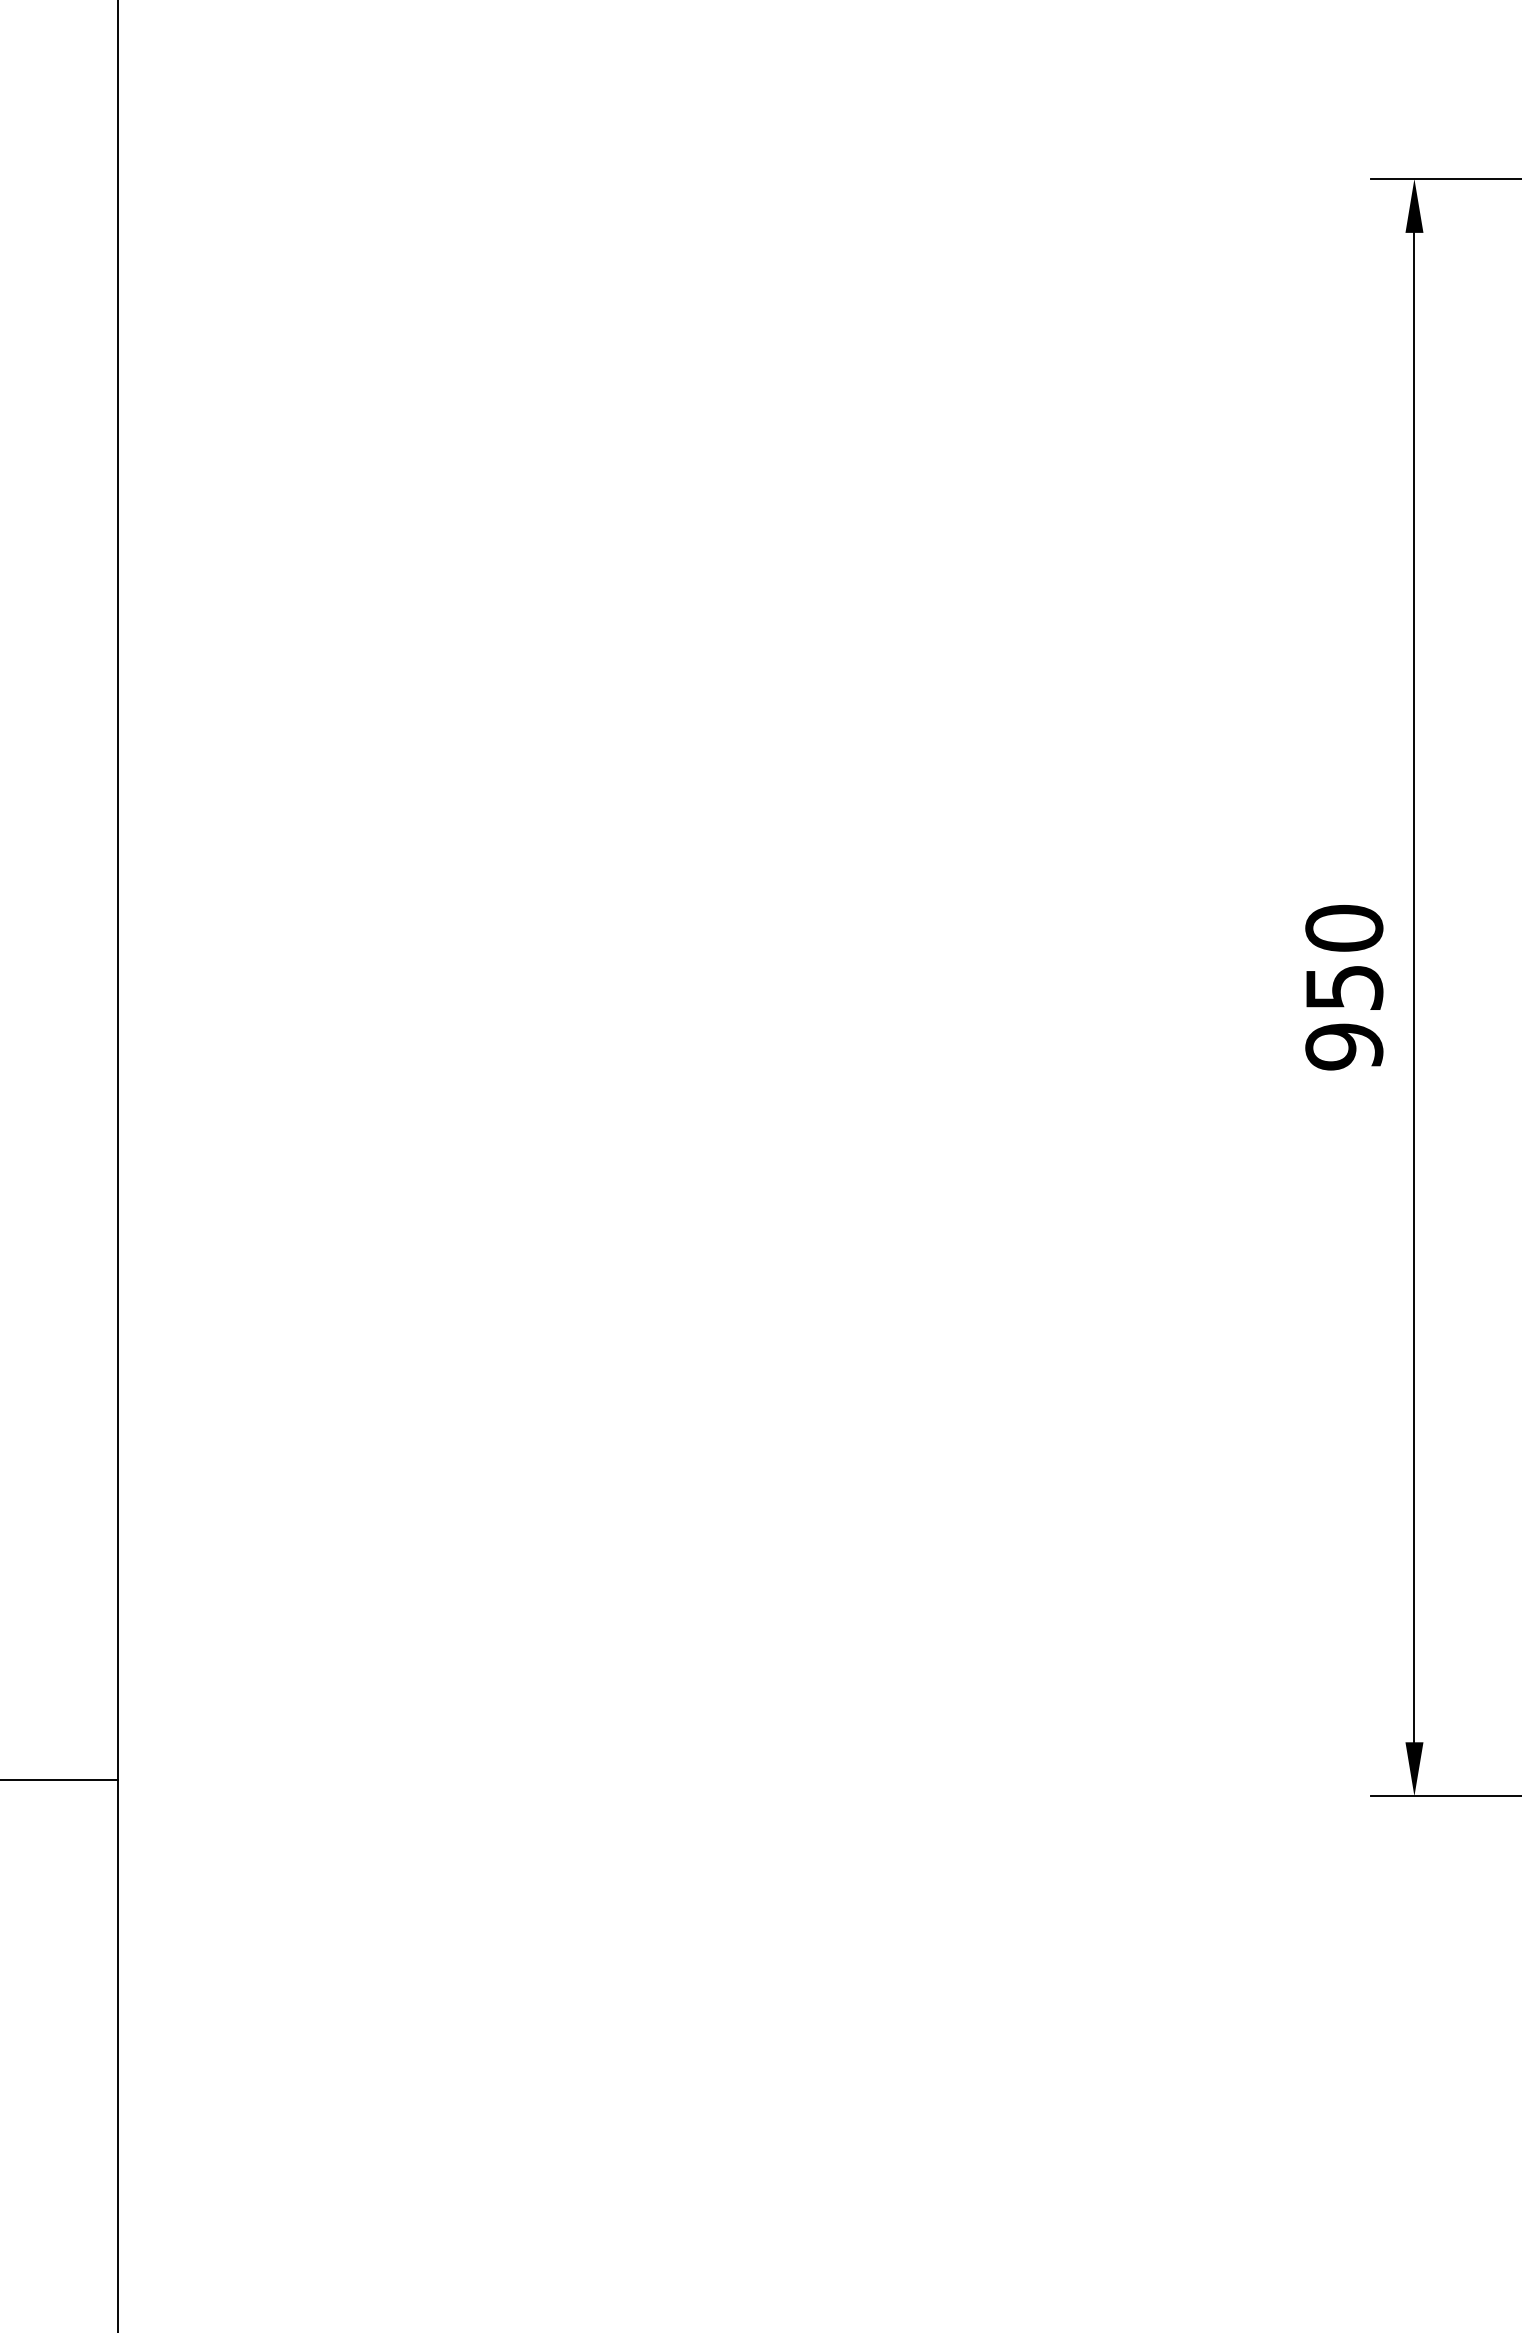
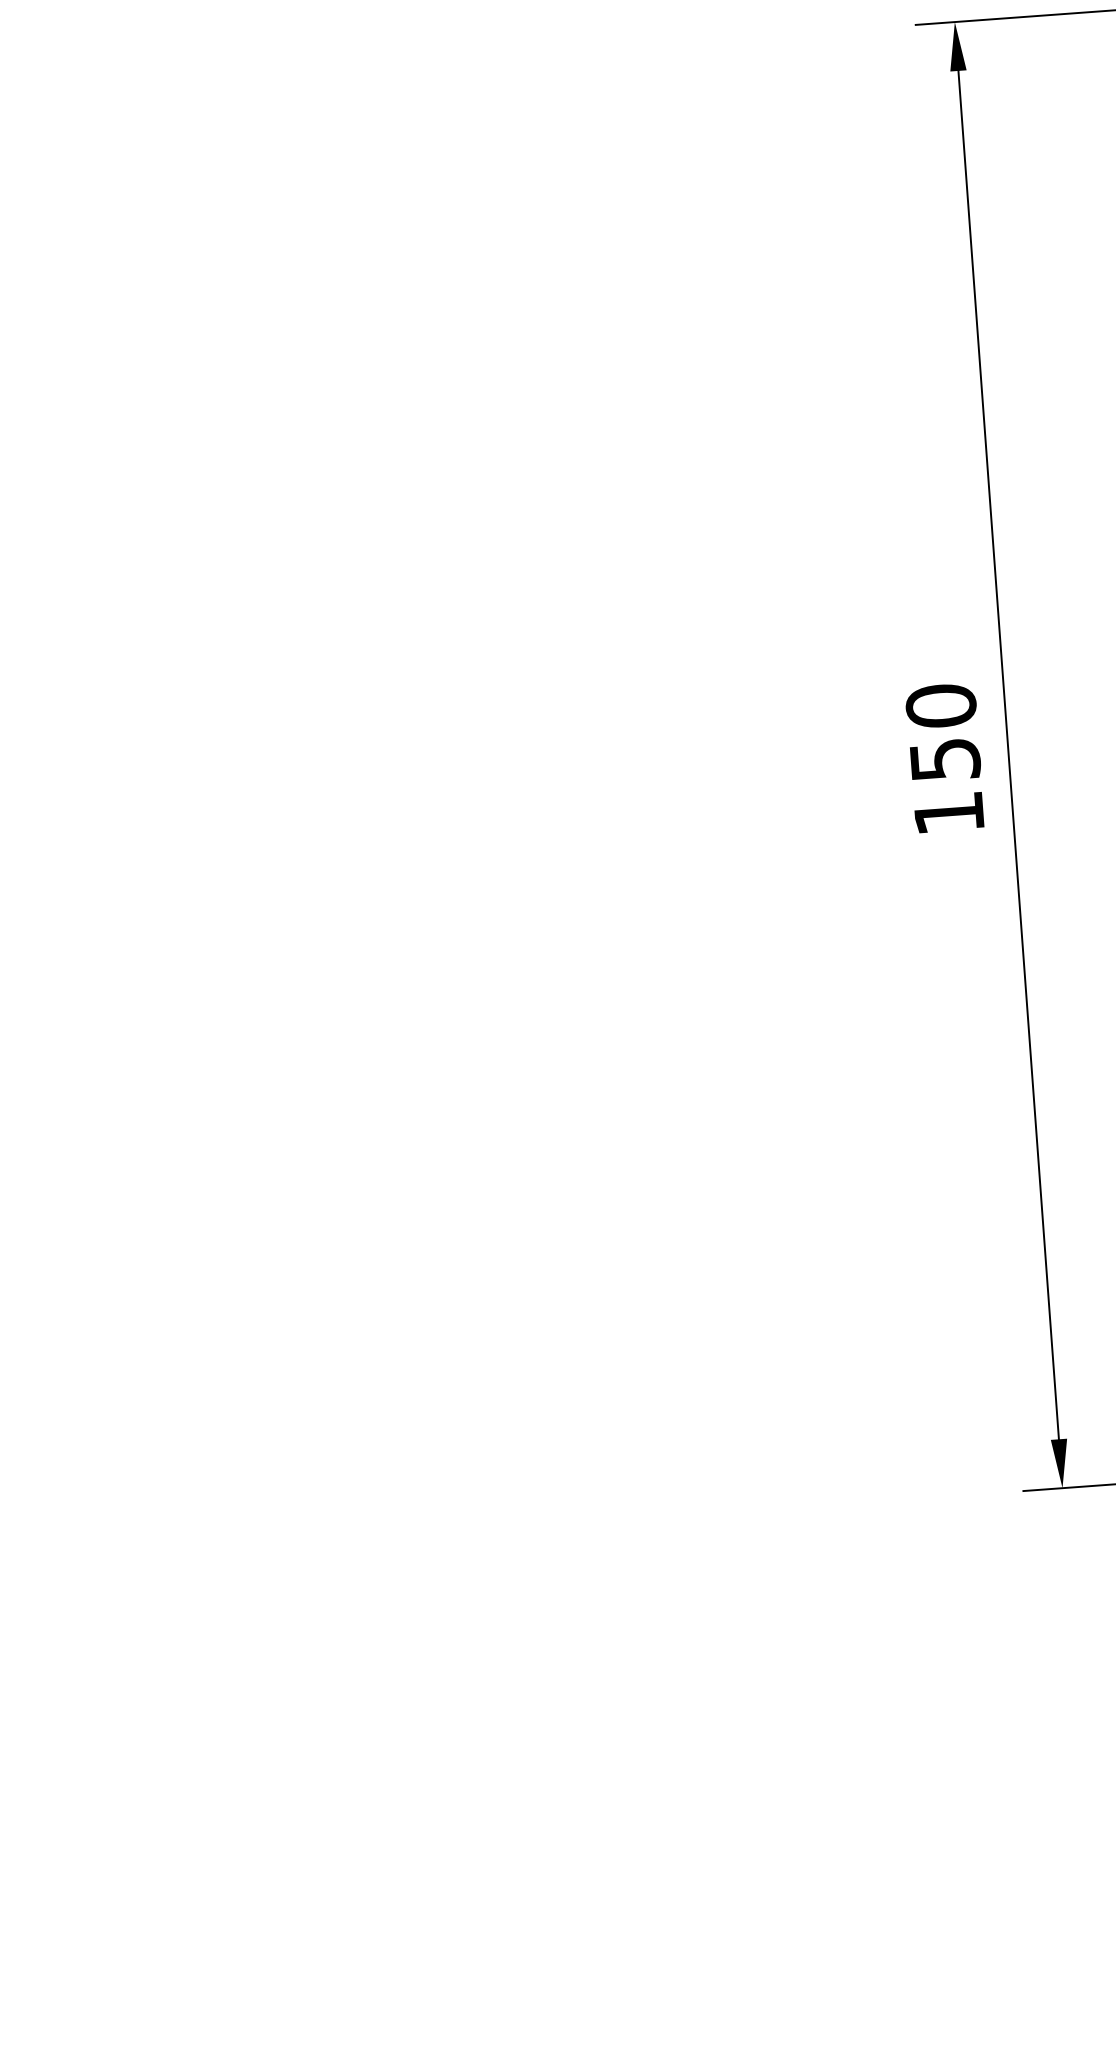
text: (1344, 1046) -> (949, 813), 950 -> 150

